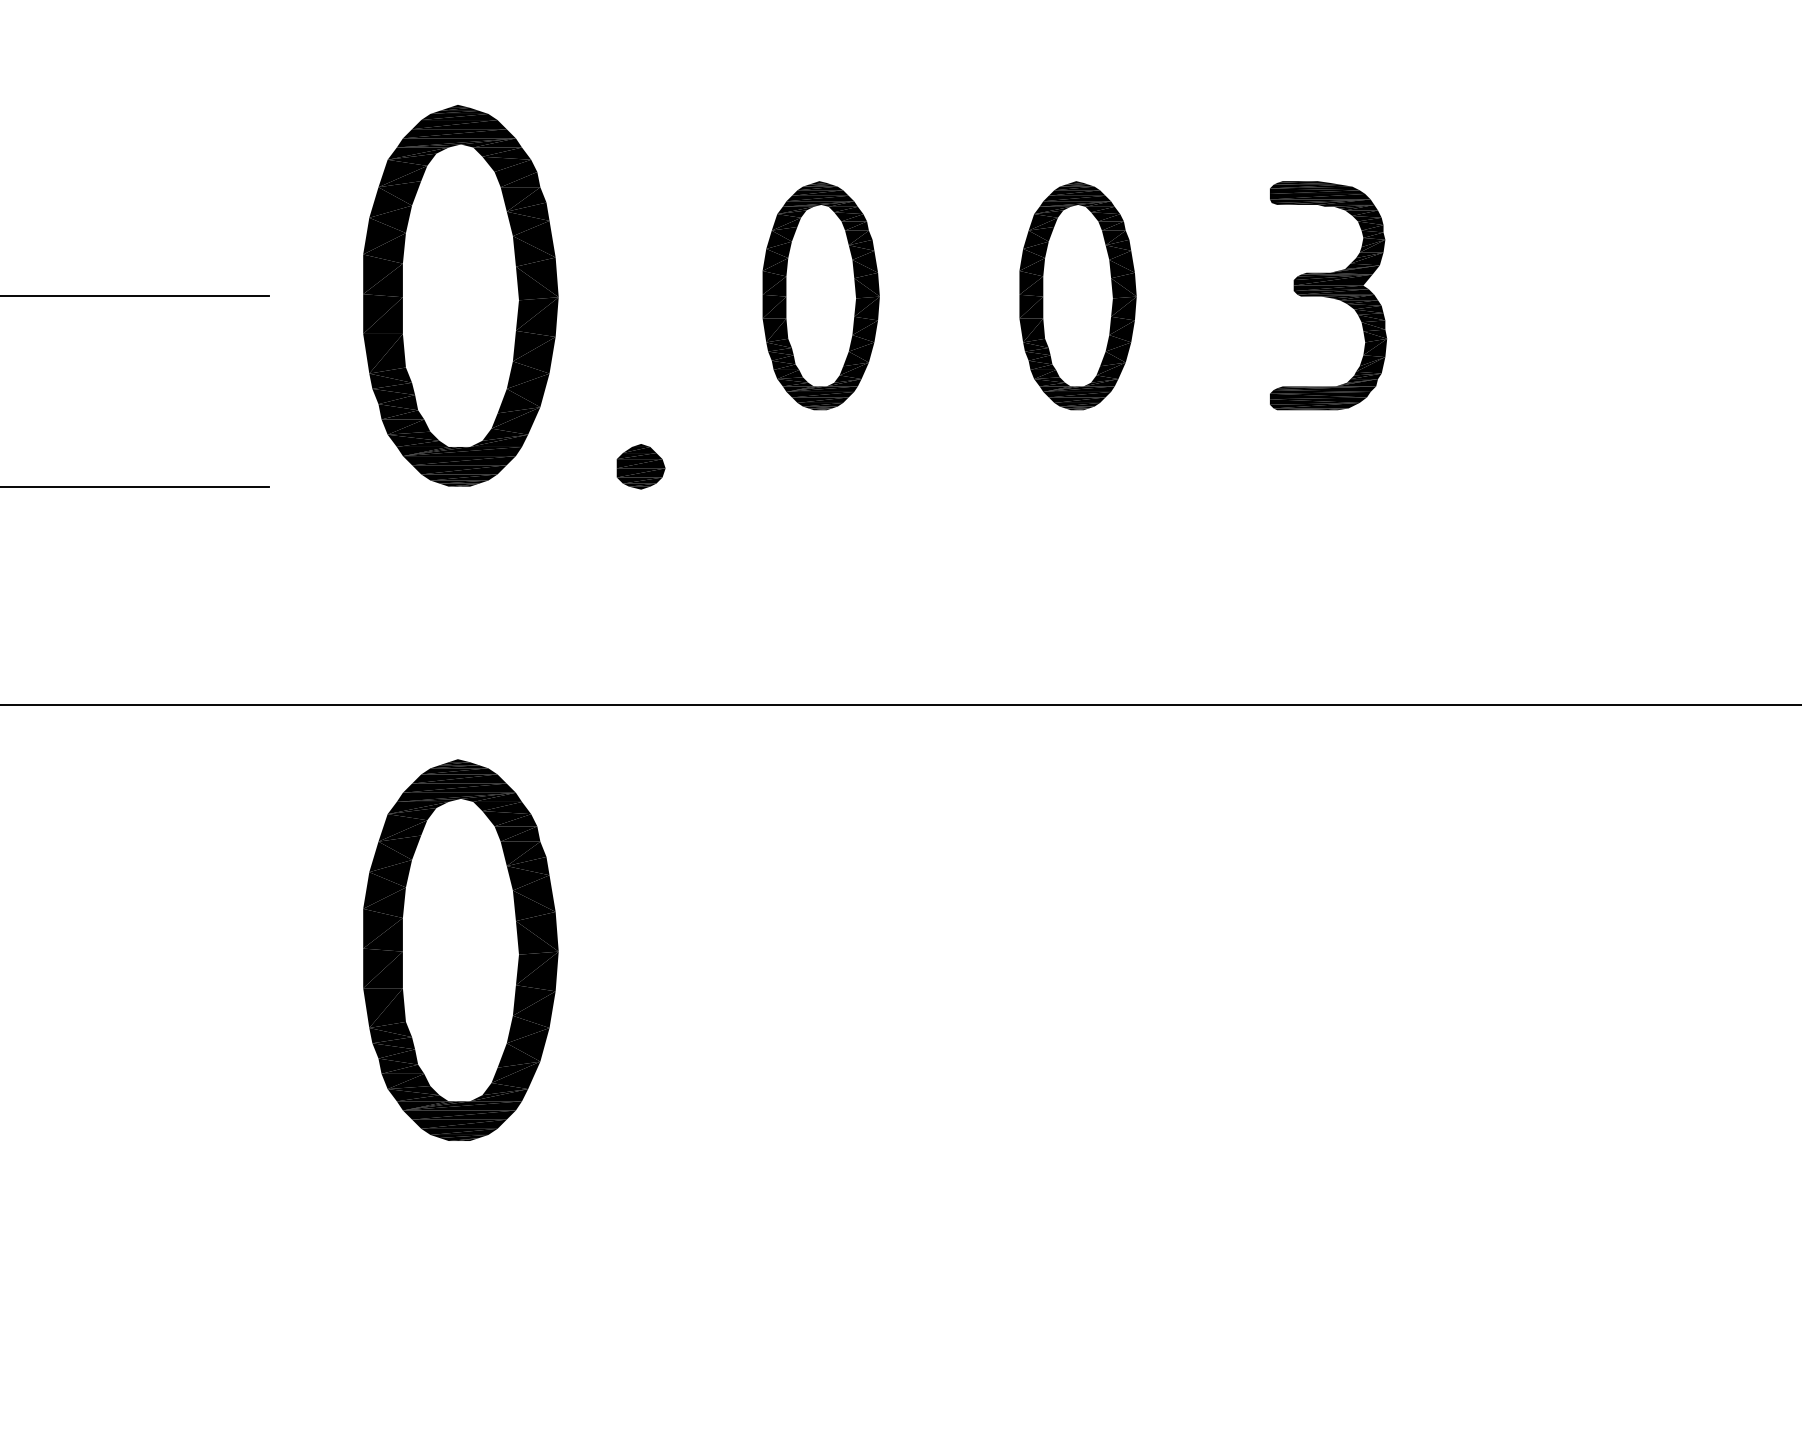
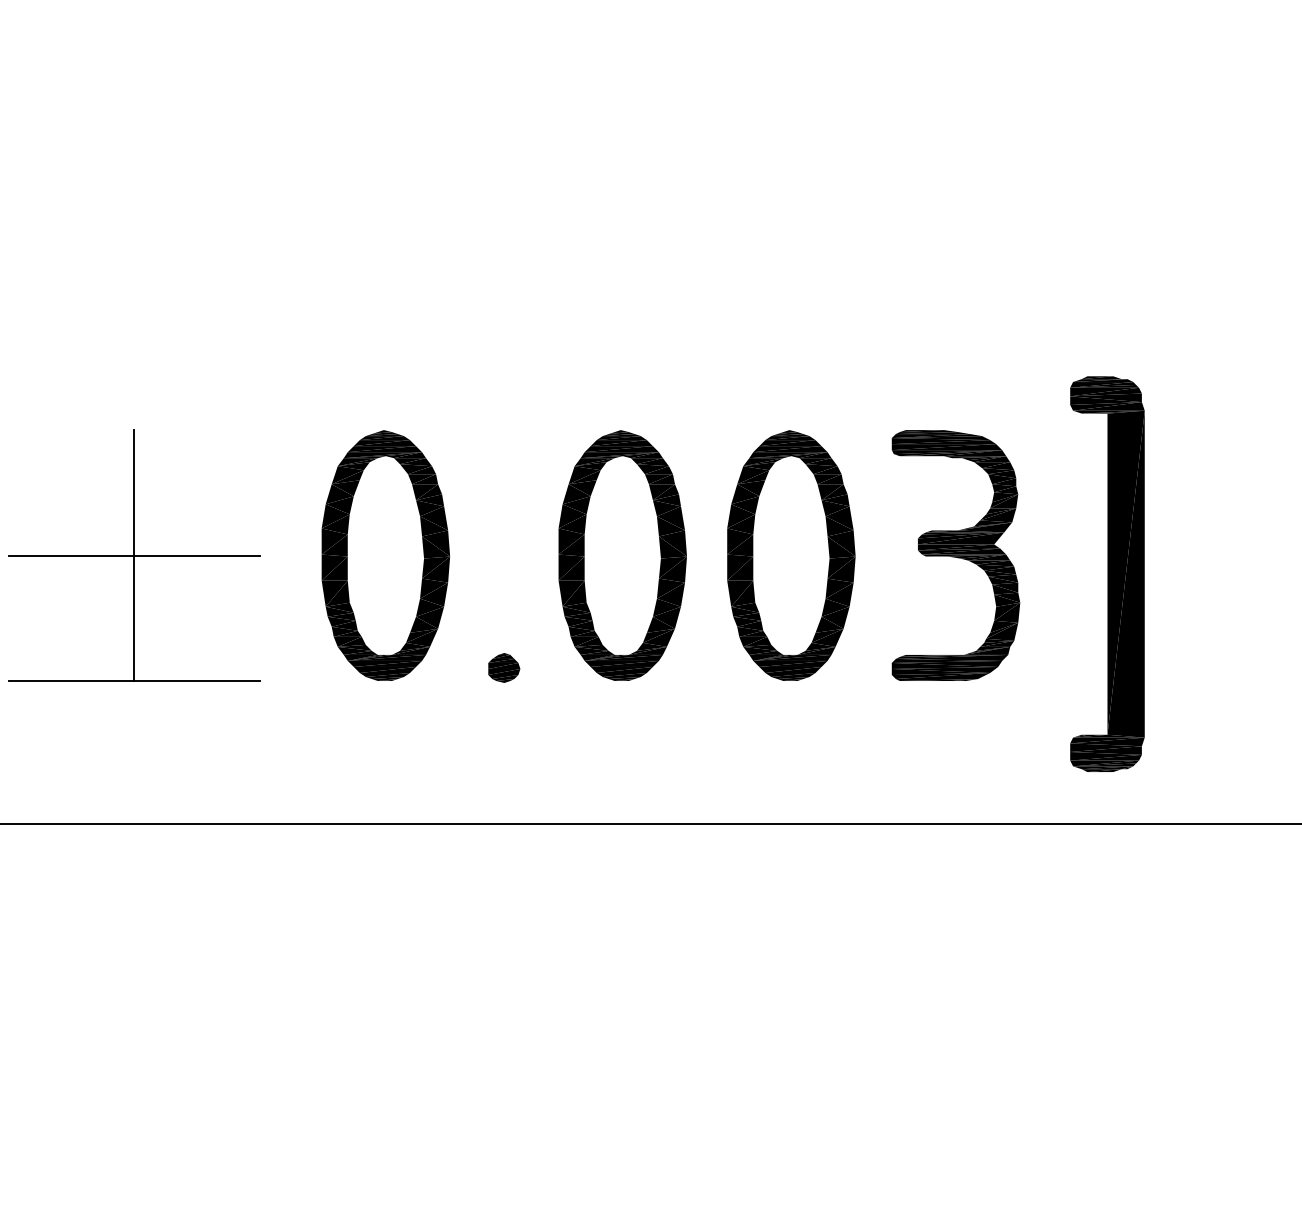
line: (78, 295) -> (134, 555), added
part: (820, 295) -> (622, 555), size x1.67
part: (1078, 295) -> (791, 555), size x1.67
part: (1327, 295) -> (955, 555), size x1.67
part: (1559, 323) -> (1107, 573), added
part: (460, 950) -> (385, 985), removed

